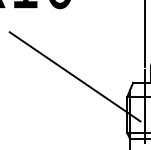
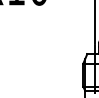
line: (75, 75) -> (49, 49), removed

